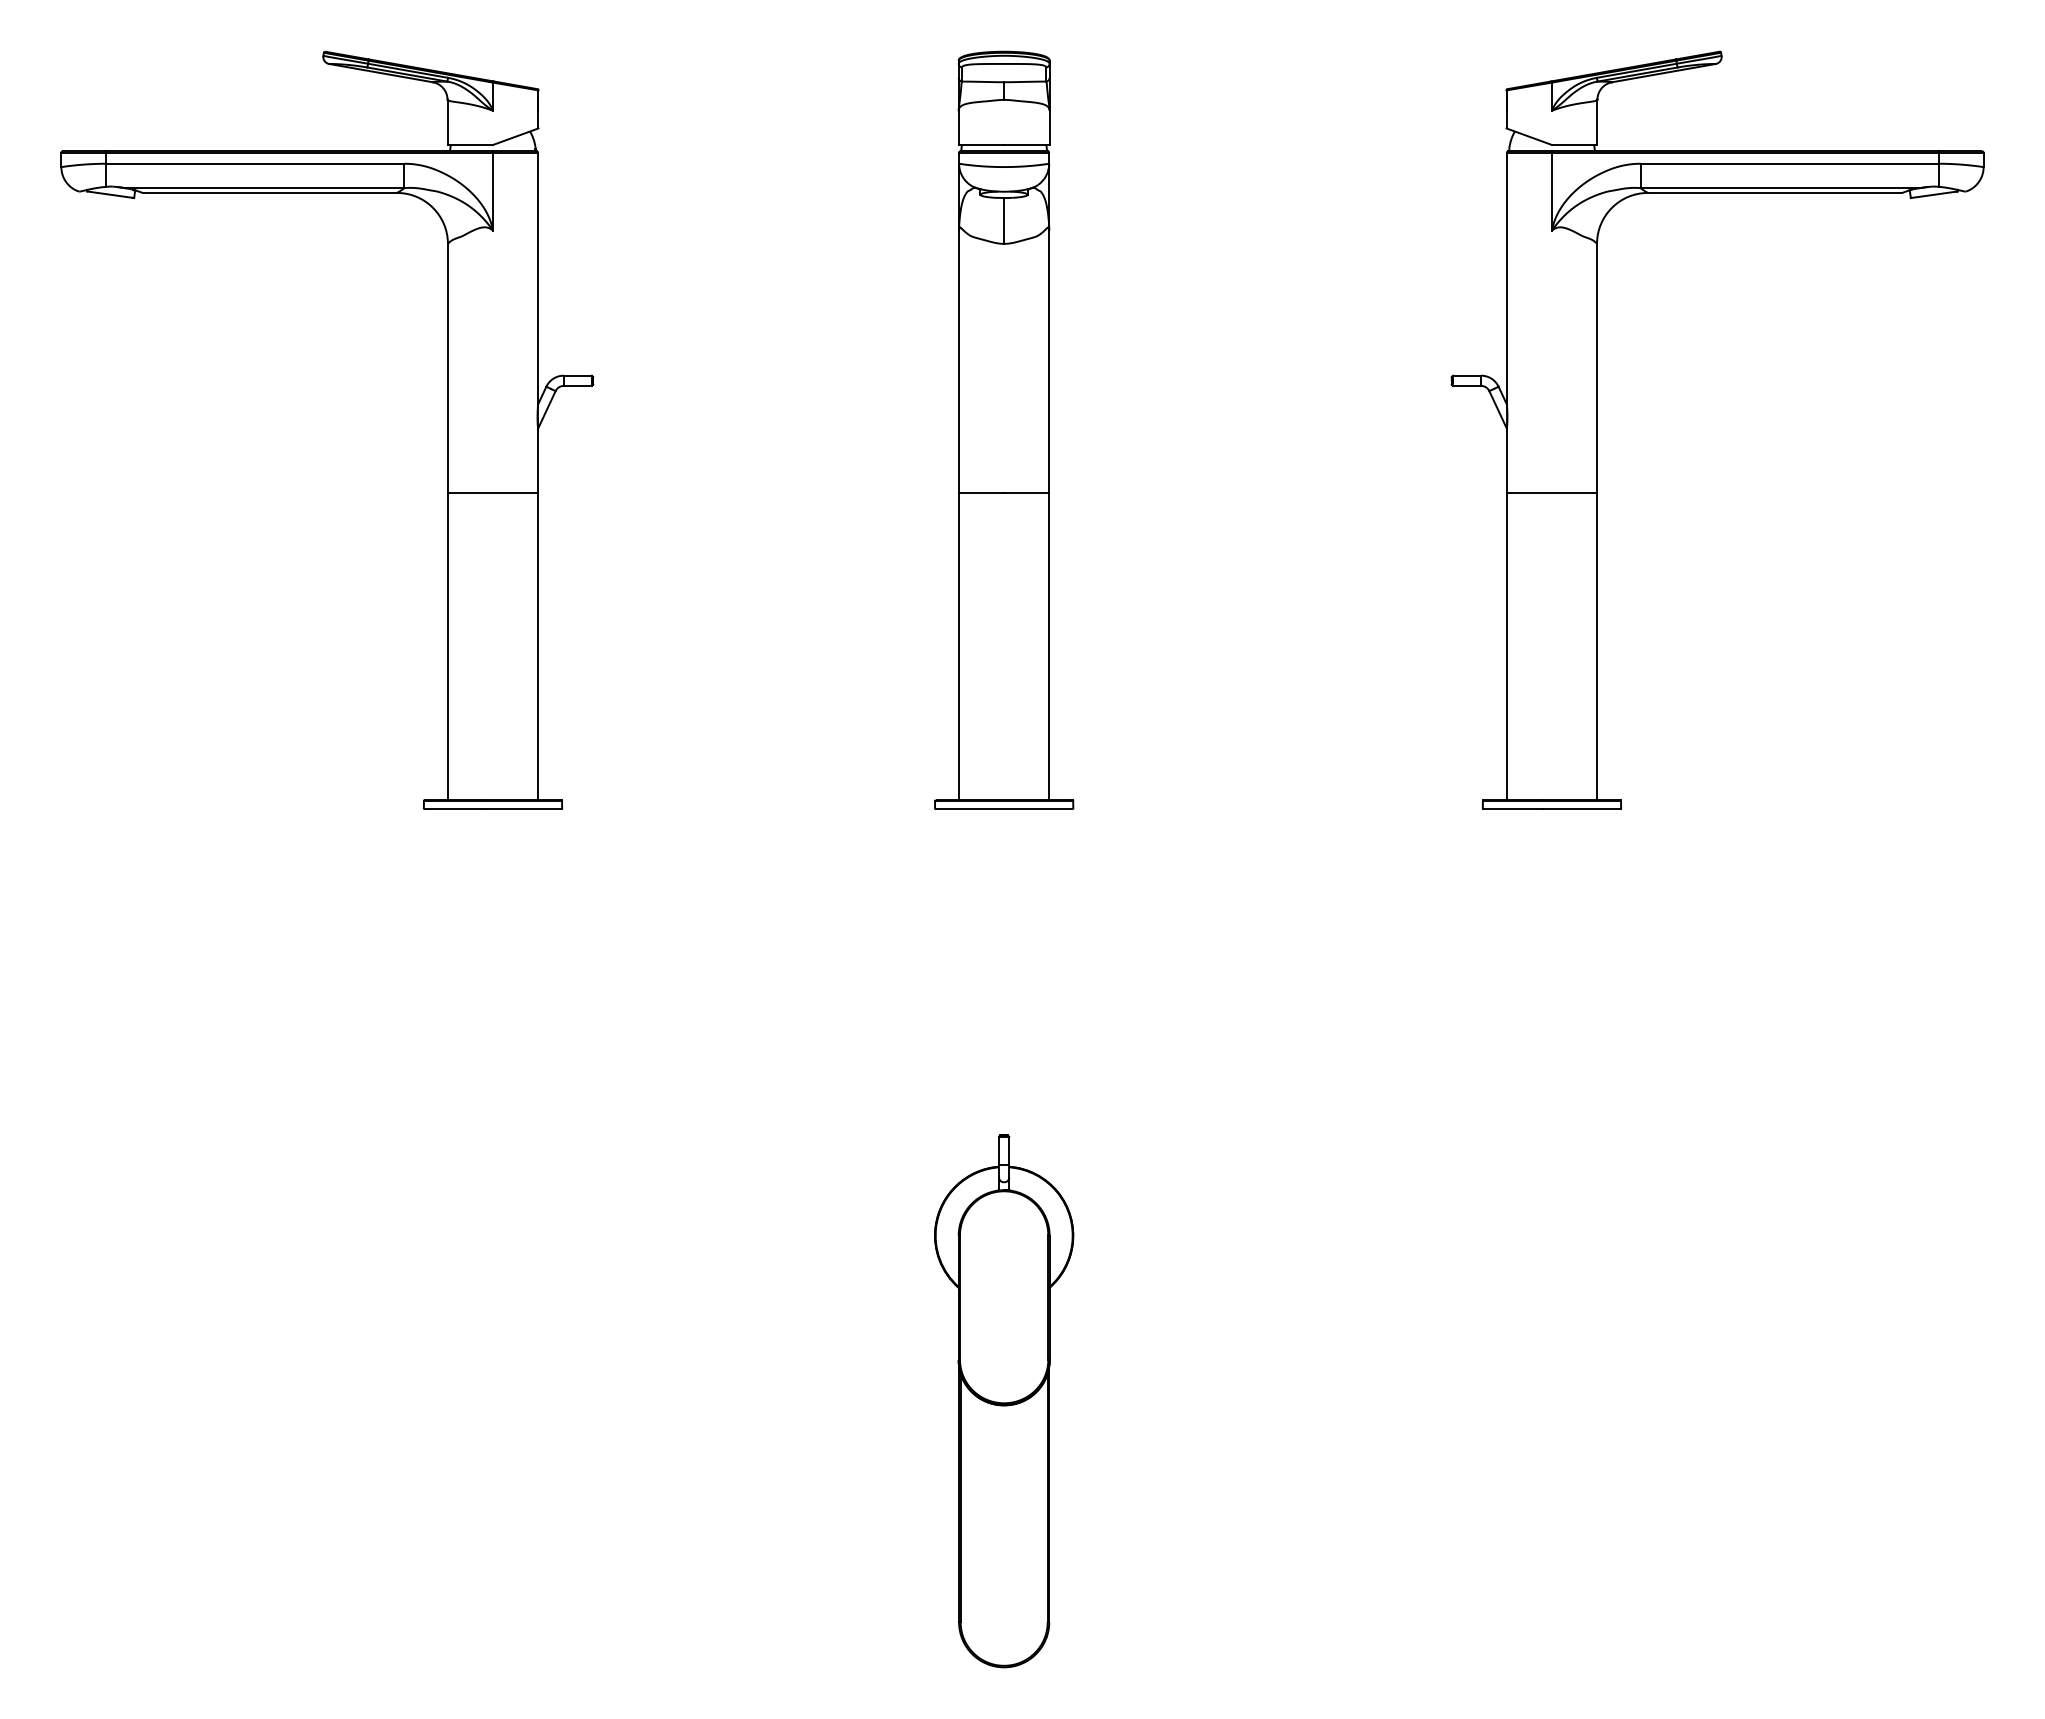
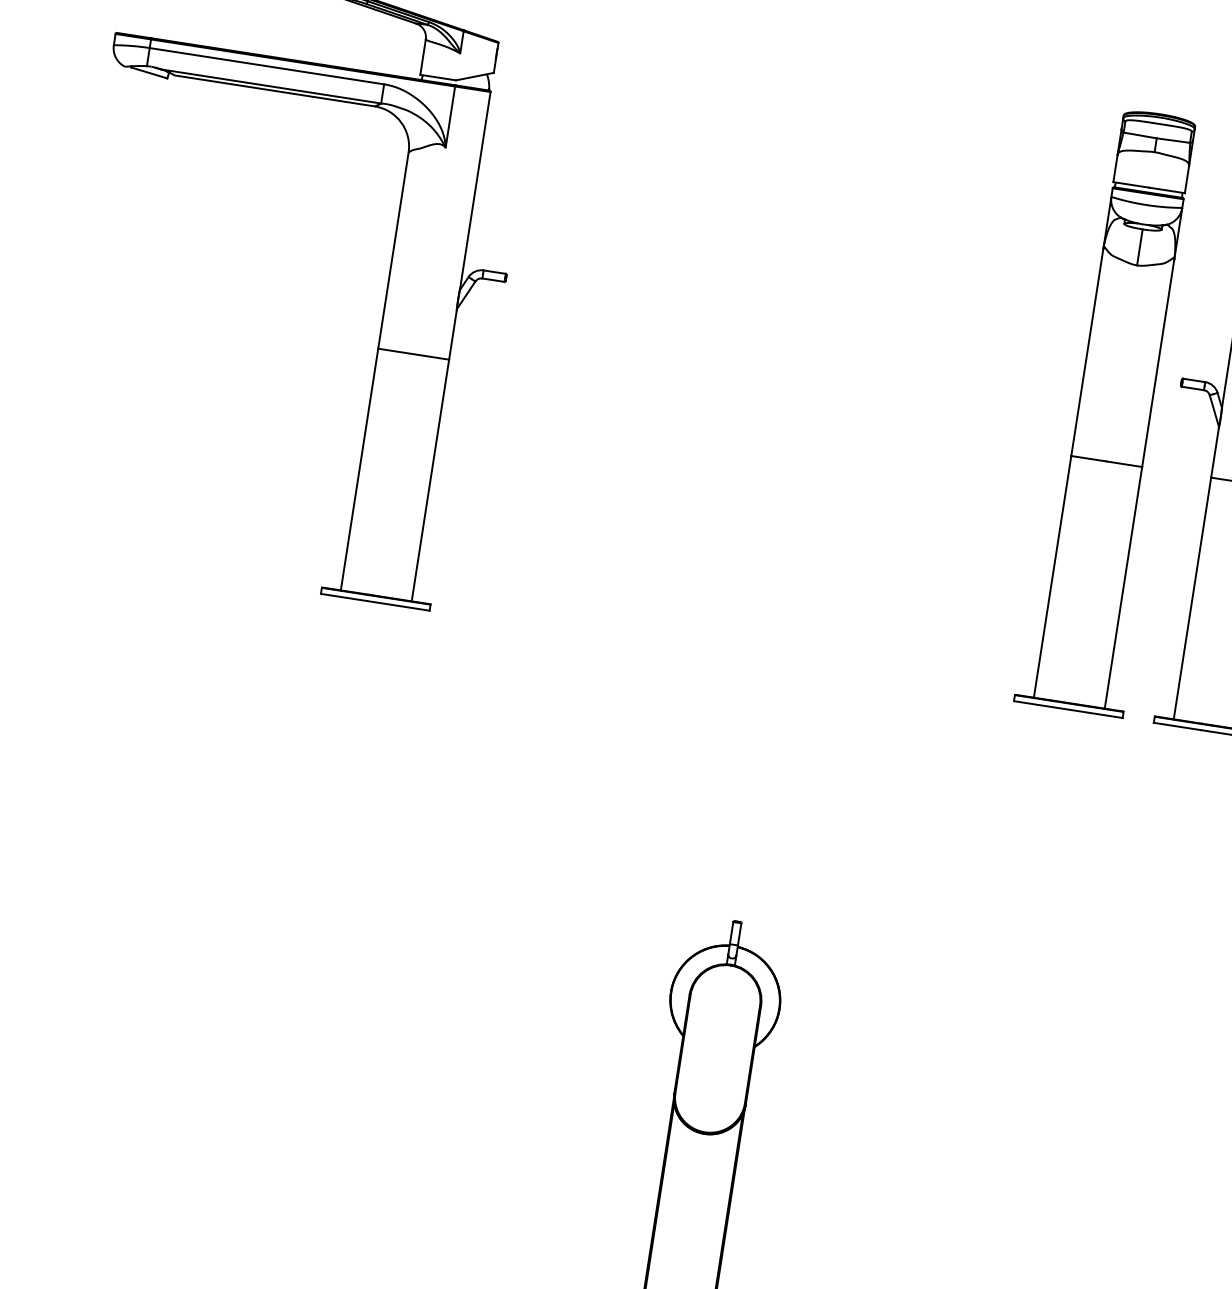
part: (1004, 429) -> (1114, 411), moved

